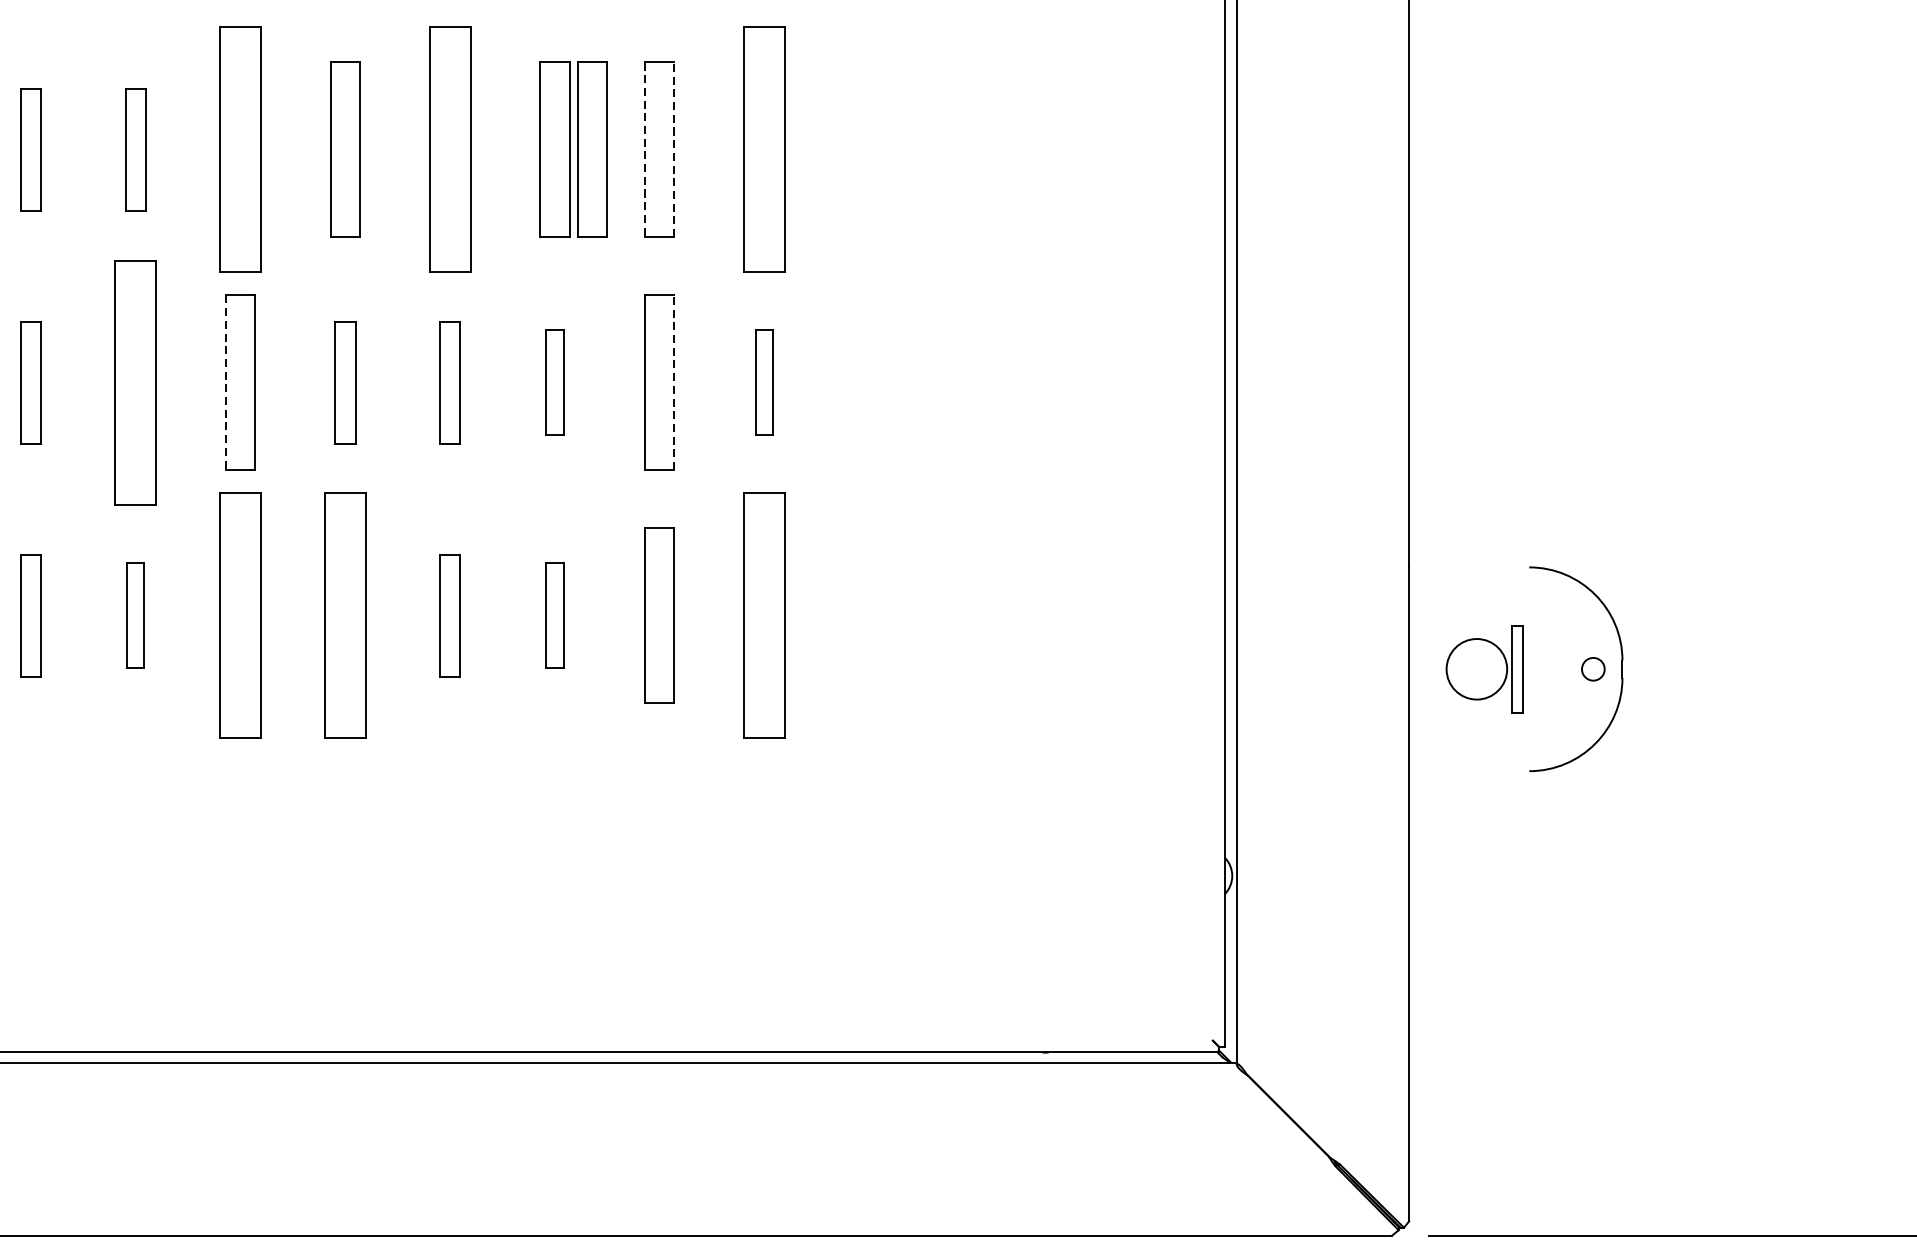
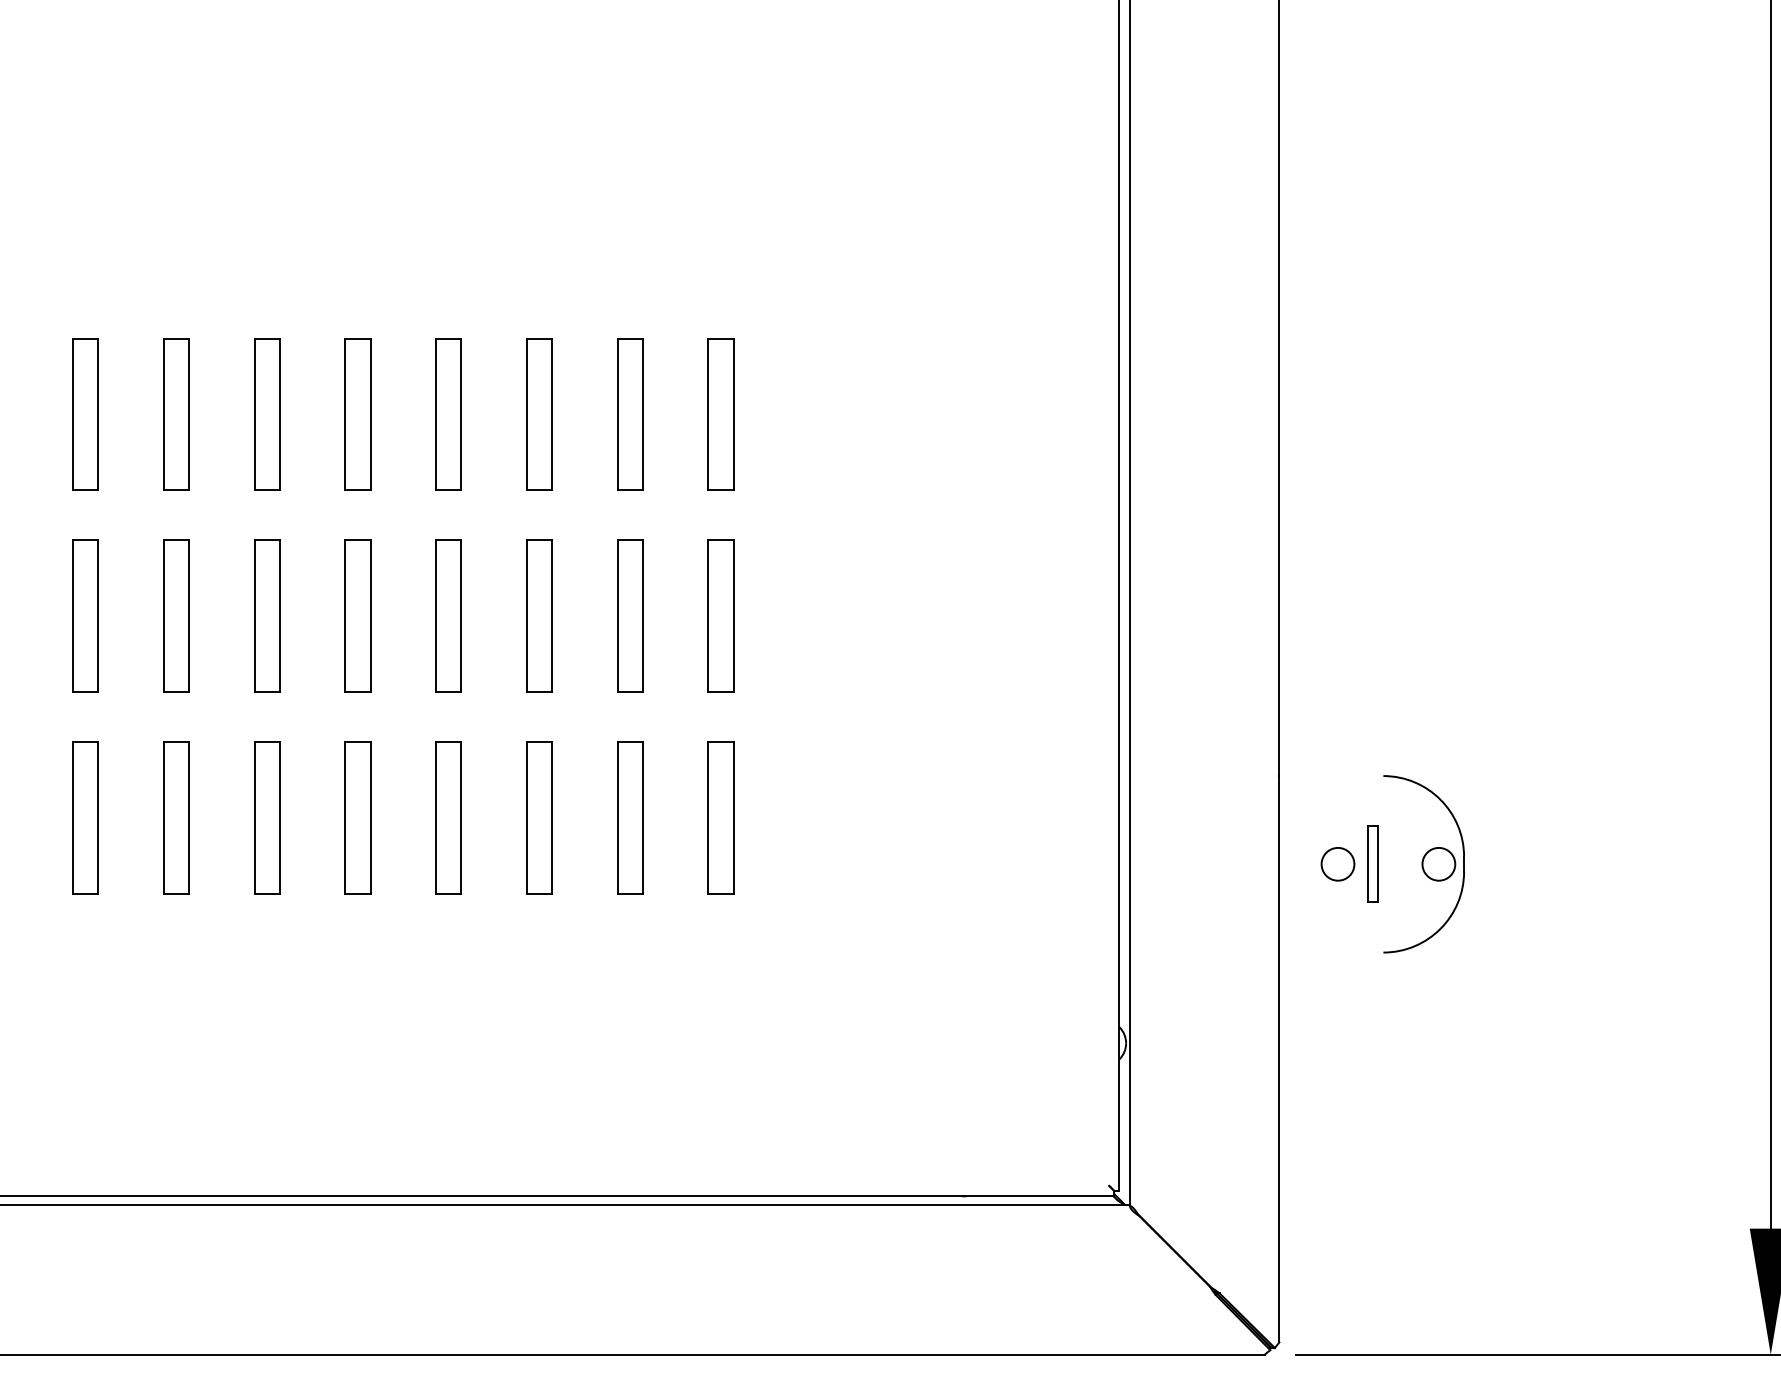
part: (30, 149) -> (85, 414), size x1.43
part: (135, 149) -> (176, 414), size x1.43
part: (240, 149) -> (267, 414), size x0.71
part: (449, 149) -> (448, 414), size x0.71
part: (591, 149) -> (571, 414), removed
line: (644, 149) -> (617, 414), dashed -> solid
line: (673, 149) -> (642, 414), dashed -> solid
part: (763, 149) -> (720, 414), size x0.71
part: (30, 382) -> (85, 615), size x1.43
part: (135, 382) -> (176, 615), size x0.71
part: (344, 382) -> (357, 615), size x1.43
part: (449, 382) -> (448, 615), size x1.43
part: (554, 382) -> (539, 615), size x1.67
part: (763, 382) -> (720, 615), size x1.67
line: (225, 383) -> (254, 616), dashed -> solid
line: (673, 383) -> (642, 616), dashed -> solid
part: (30, 615) -> (85, 817), size x1.43
part: (135, 615) -> (176, 817), size x1.67
part: (240, 615) -> (267, 817), size x0.71
part: (344, 615) -> (357, 817), size x0.71
part: (449, 615) -> (448, 817), size x1.43
part: (554, 615) -> (539, 817), size x1.67
part: (763, 615) -> (720, 817), size x0.71
circle: (1476, 668) -> (1337, 863), size x0.62
circle: (1592, 668) -> (1438, 863), size x1.67

